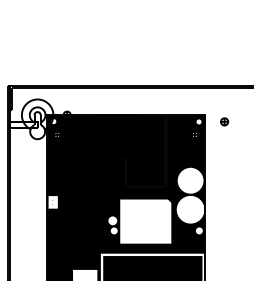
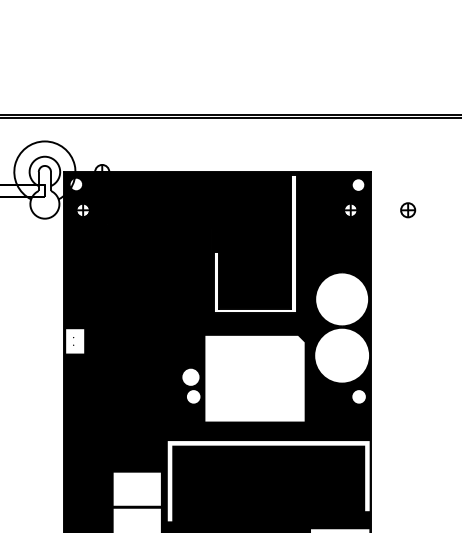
part: (224, 121) -> (407, 209), moved

